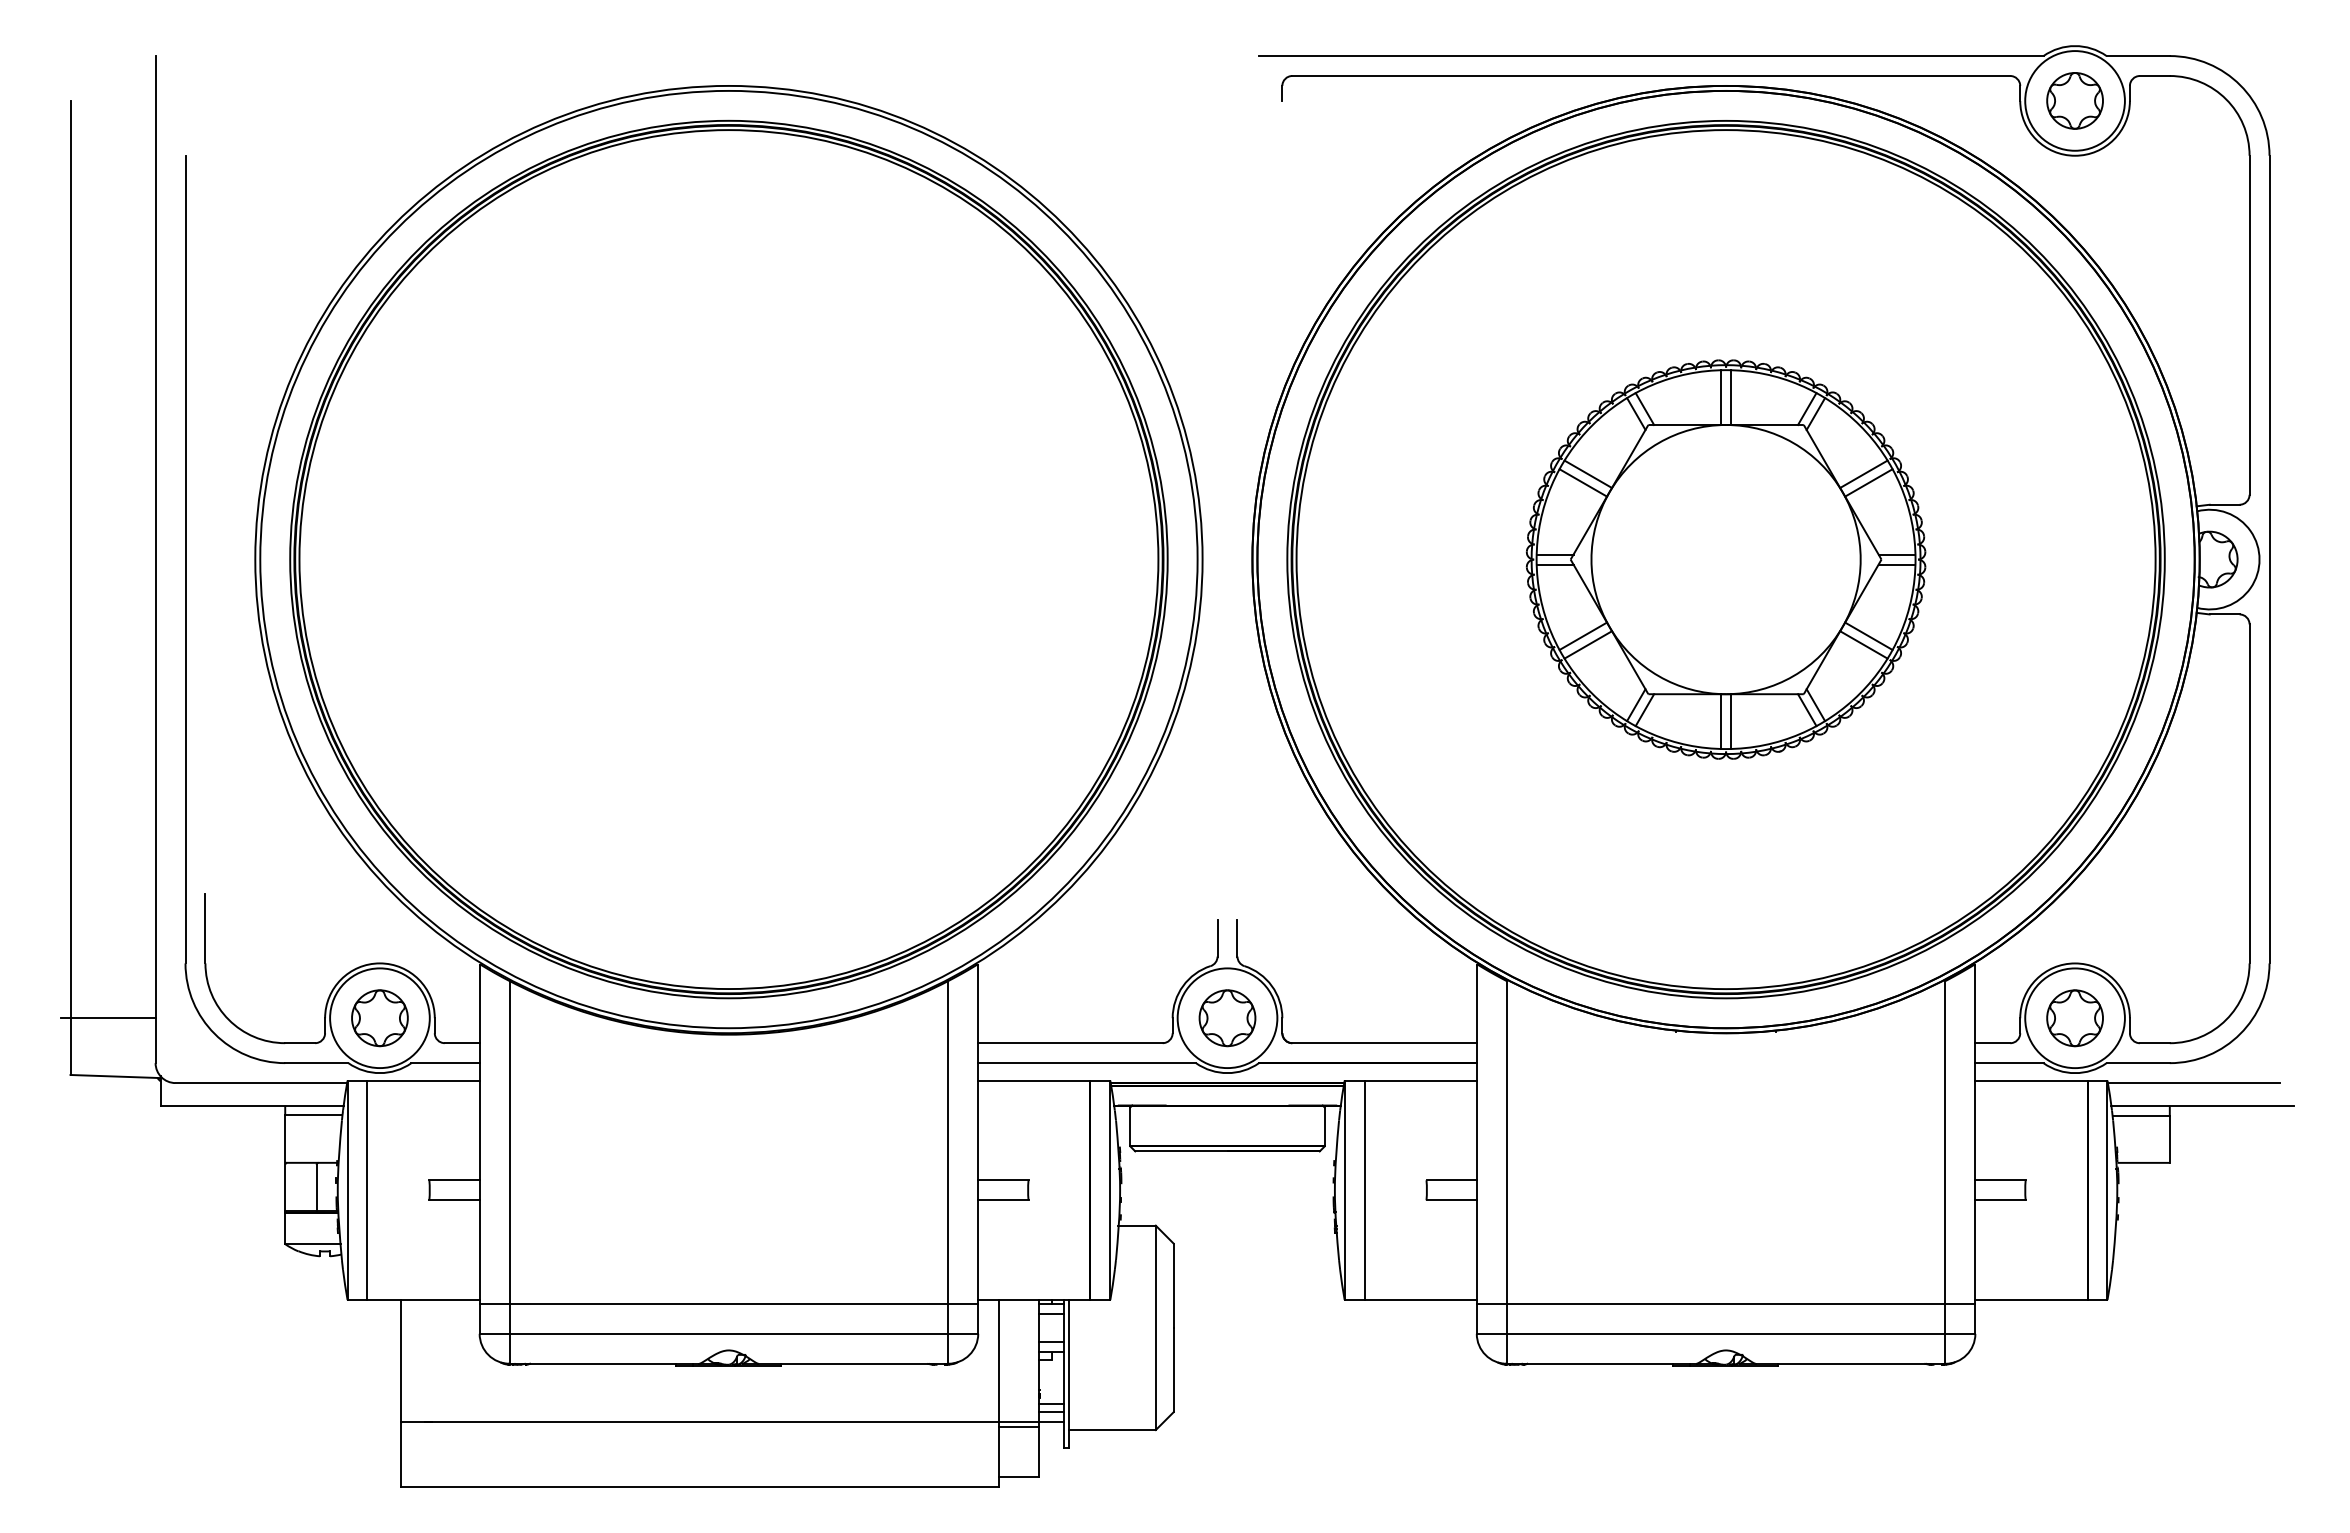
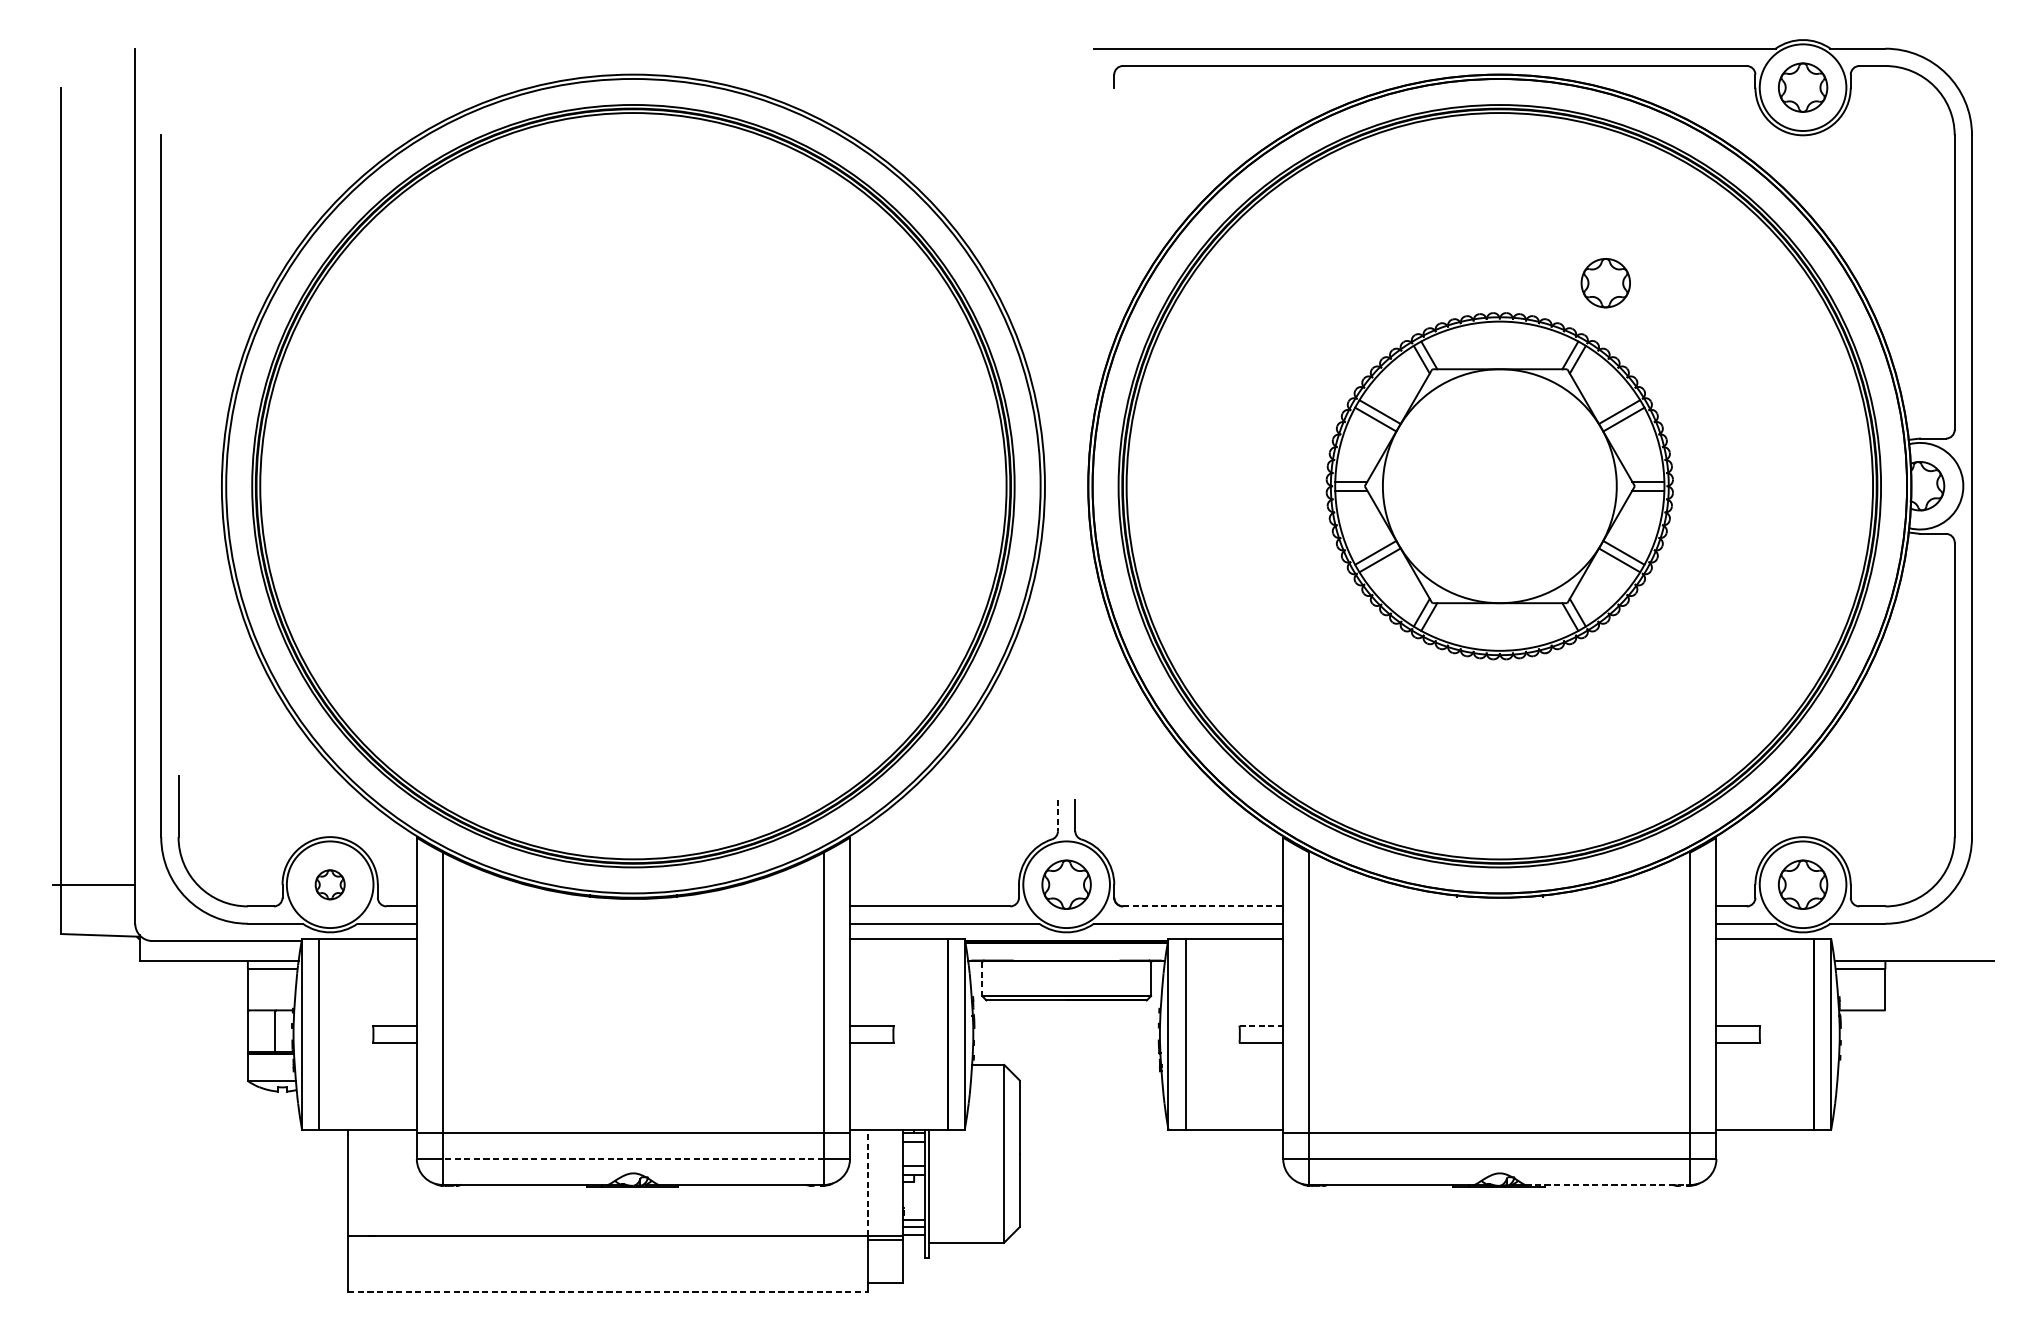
part: (1847, 325) -> (1605, 282), added
line: (1721, 397) -> (1495, 345), removed
line: (1731, 397) -> (1504, 345), removed
line: (1721, 721) -> (1495, 626), removed
line: (1731, 721) -> (1504, 626), removed
line: (1217, 939) -> (1057, 816), solid -> dashed
part: (379, 1018) -> (329, 884), size x0.6
line: (1385, 1043) -> (1203, 906), solid -> dashed
line: (2193, 1083) -> (1905, 941), removed
line: (1130, 1127) -> (982, 979), solid -> dashed
line: (1452, 1180) -> (1262, 1025), solid -> dashed
line: (728, 1333) -> (633, 1158), solid -> dashed
line: (999, 1360) -> (868, 1182), solid -> dashed
line: (1850, 1363) -> (1607, 1184), solid -> dashed
line: (700, 1486) -> (608, 1291), solid -> dashed

